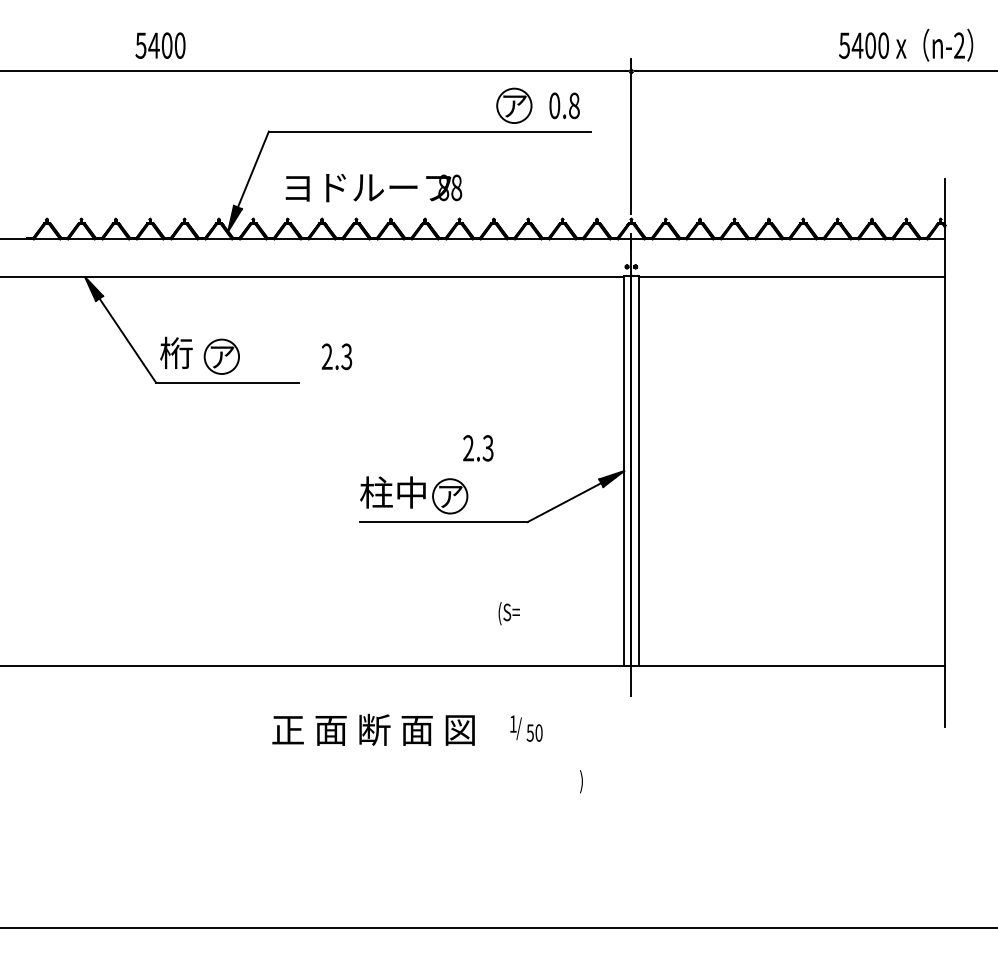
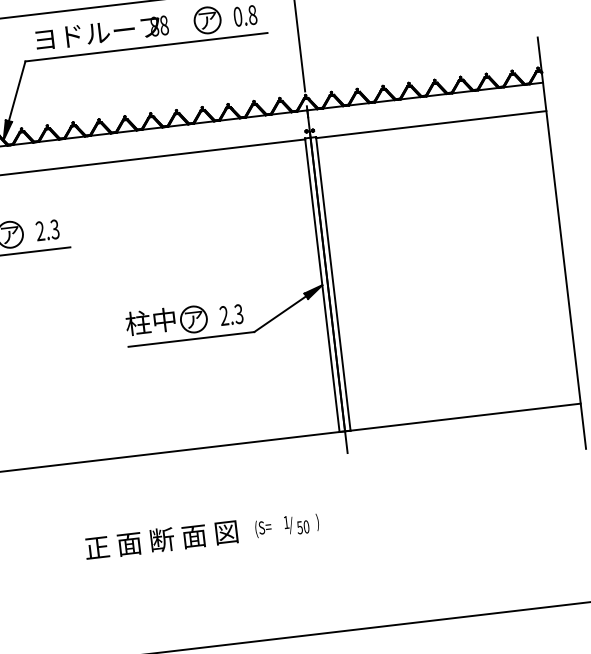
text: (373, 187) -> (101, 32), moved
text: (336, 356) -> (47, 230), moved
text: (478, 448) -> (231, 315), moved
text: (508, 613) -> (262, 528), moved
text: (526, 728) -> (296, 524), moved
text: (373, 729) -> (161, 539), moved

